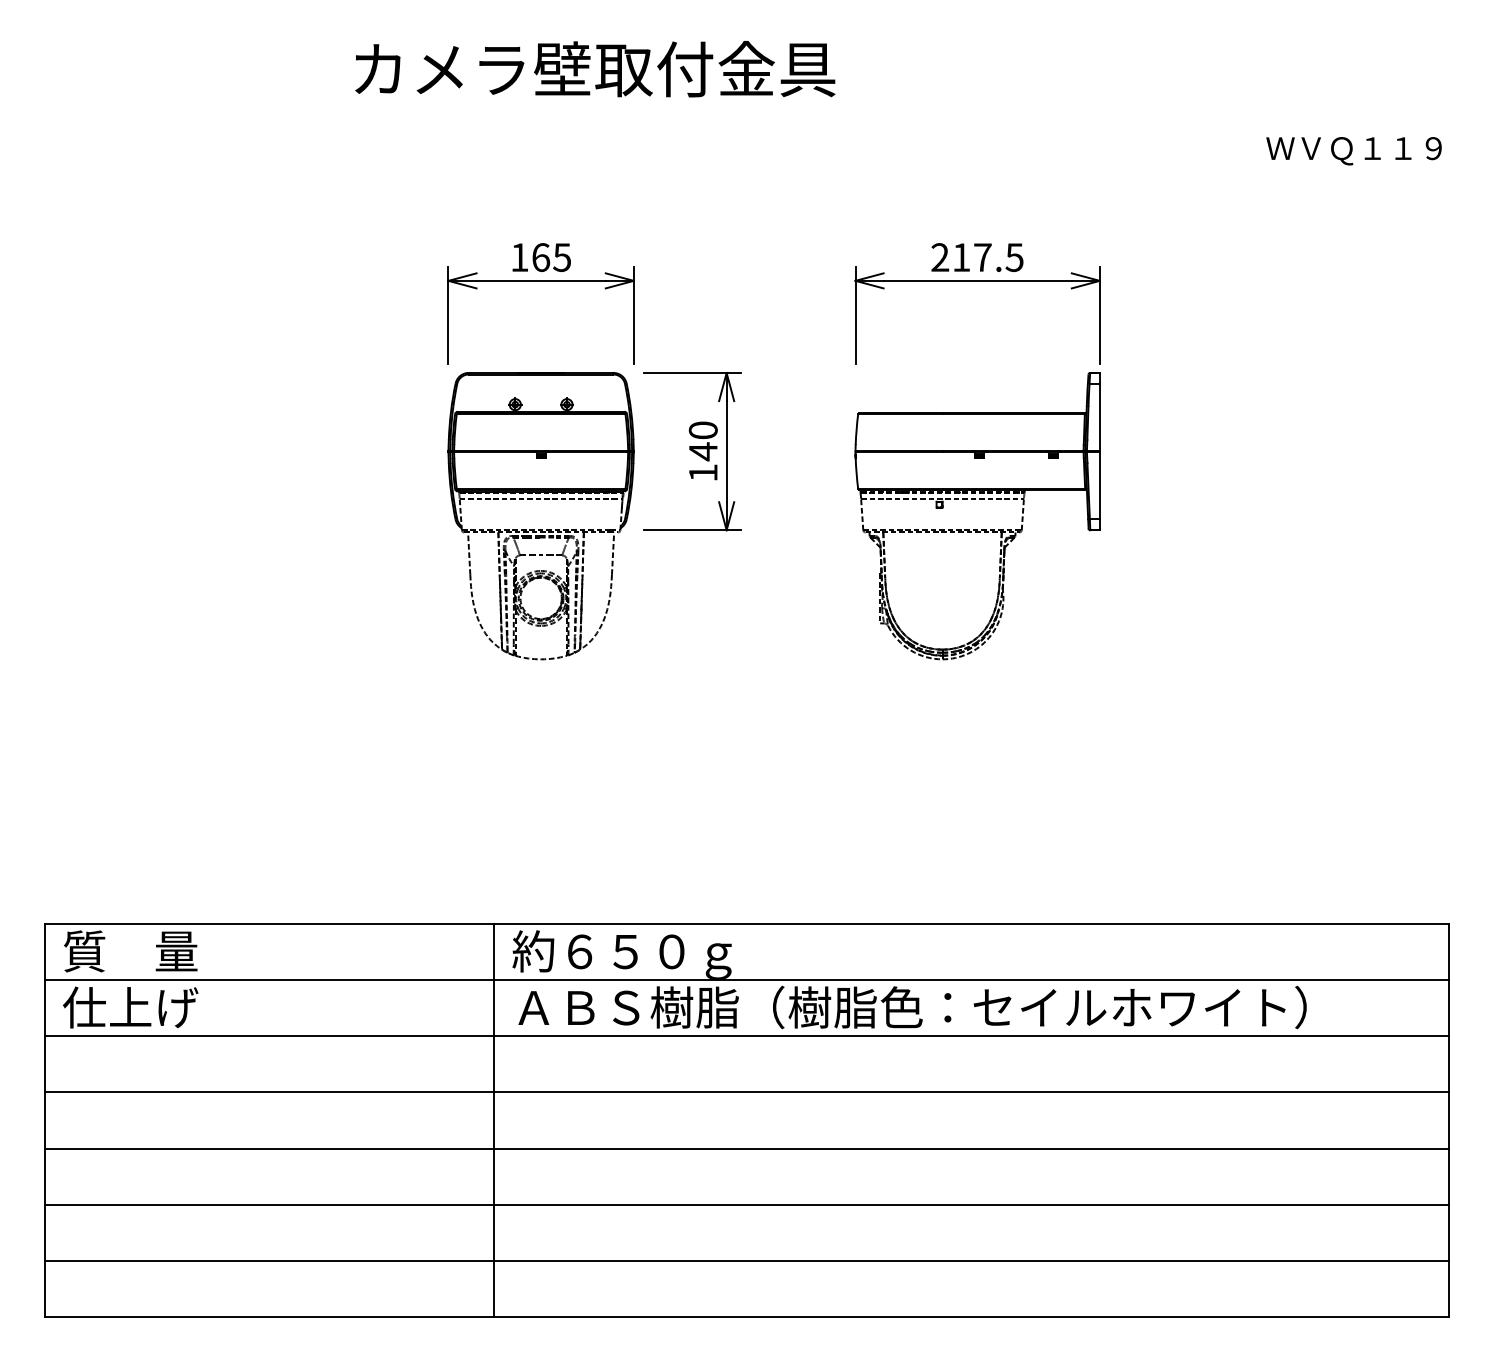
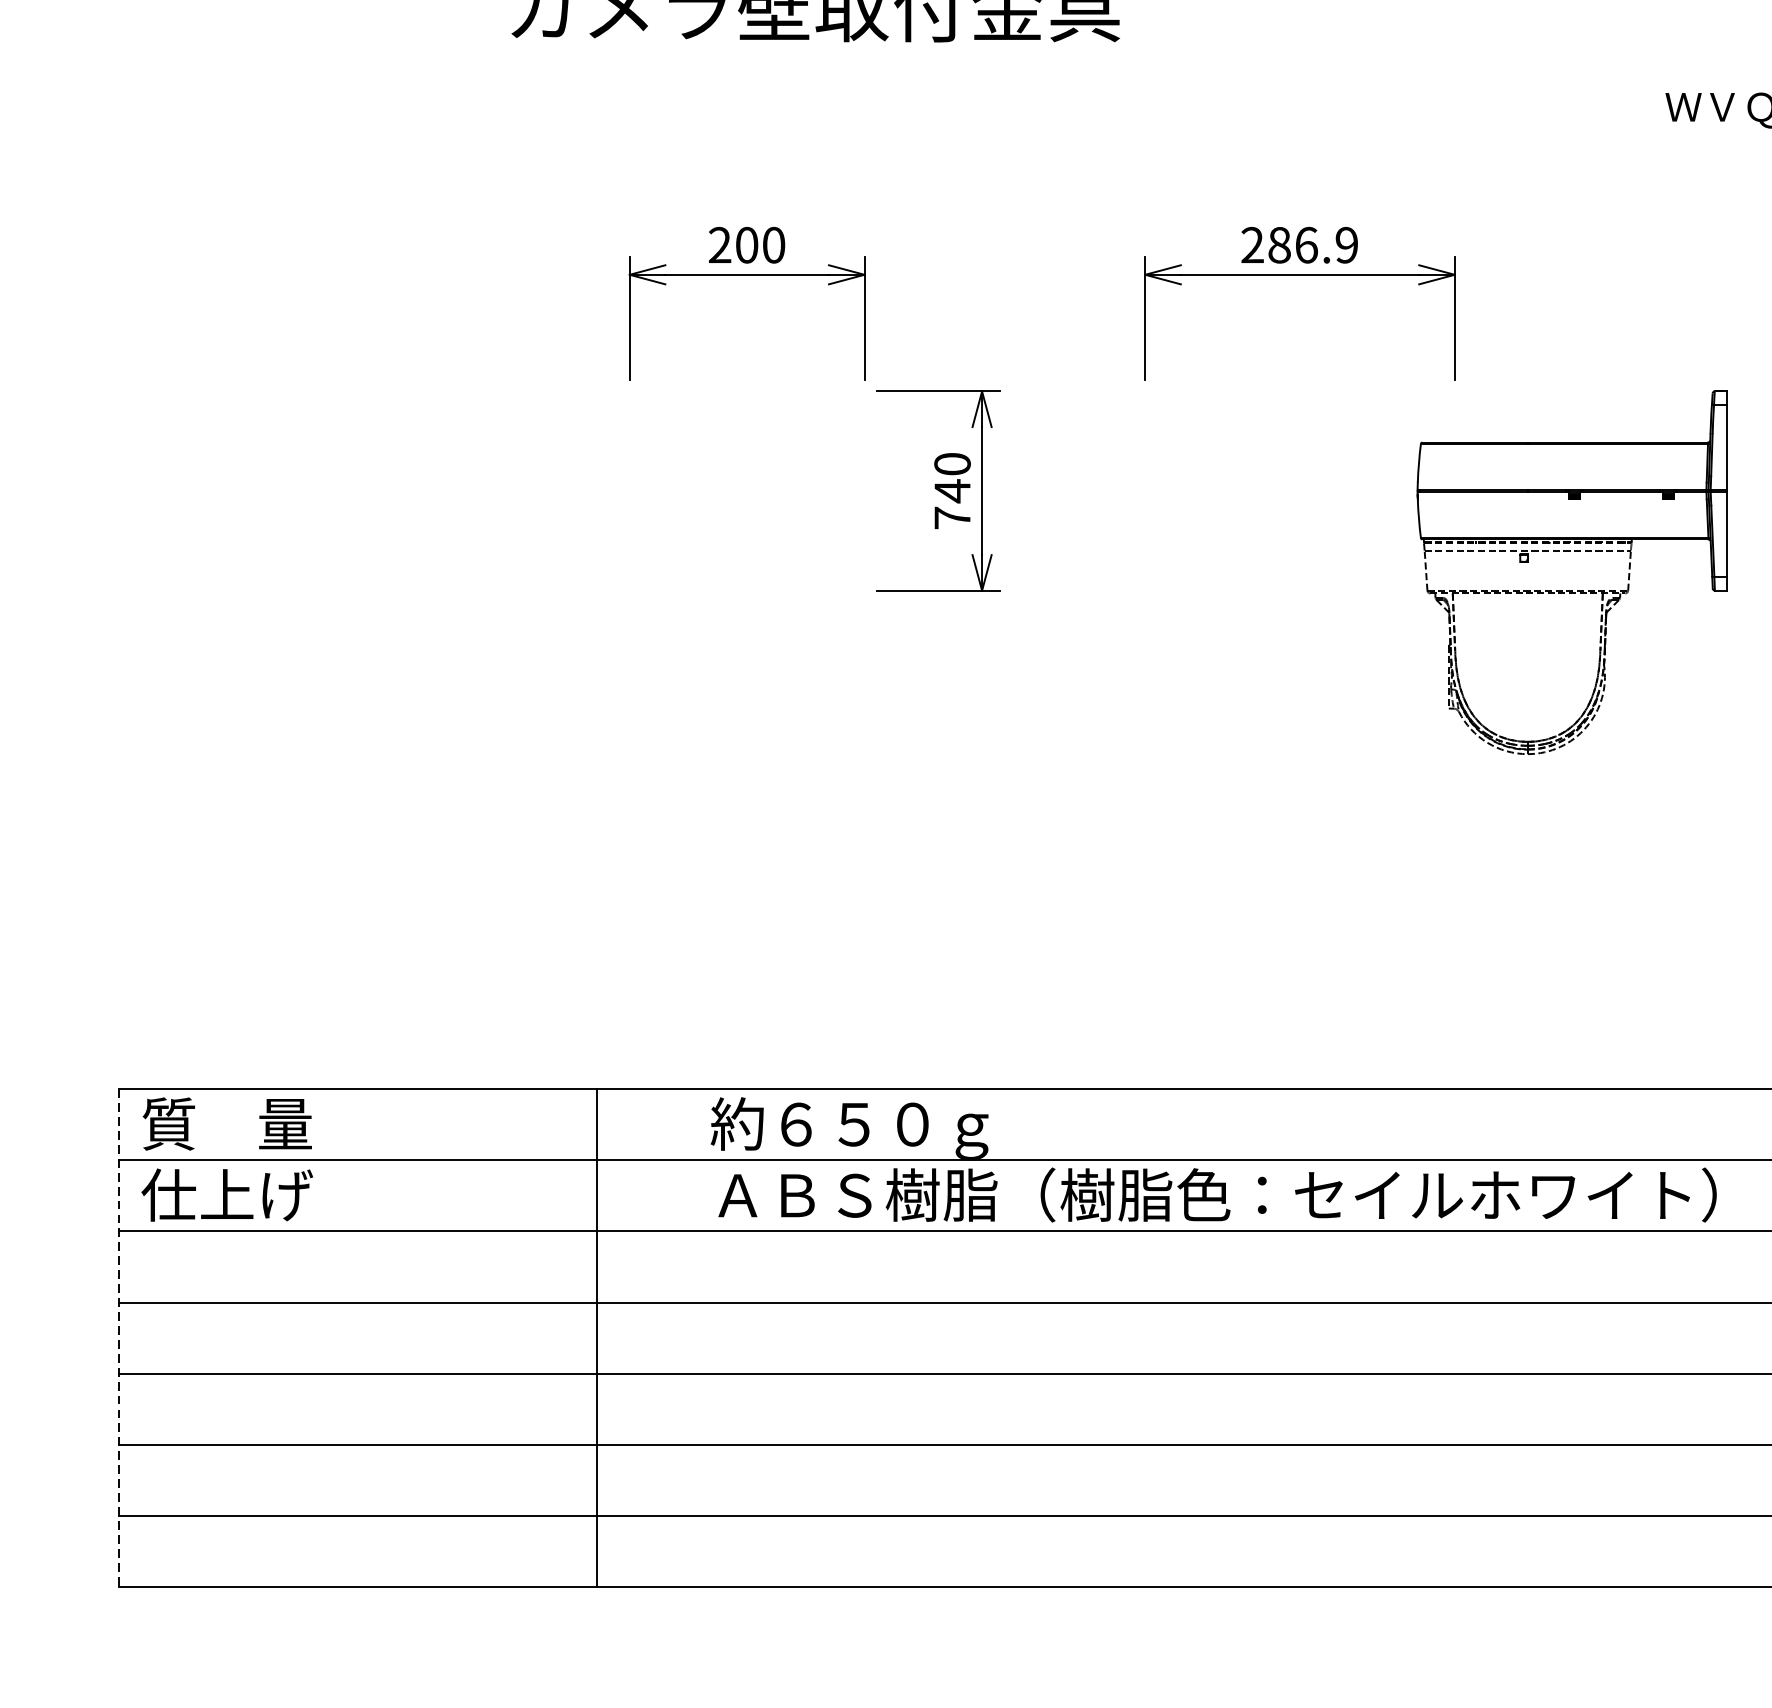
text: (541, 257) -> (747, 245), 165 -> 200
text: (987, 257) -> (1312, 245), 217.5 -> 286.9
text: (703, 472) -> (952, 517), 140 -> 740
part: (540, 529) -> (746, 589), removed
part: (977, 529) -> (1572, 589), moved
line: (44, 1120) -> (118, 1338), solid -> dashed
line: (494, 1120) -> (596, 1338), moved

